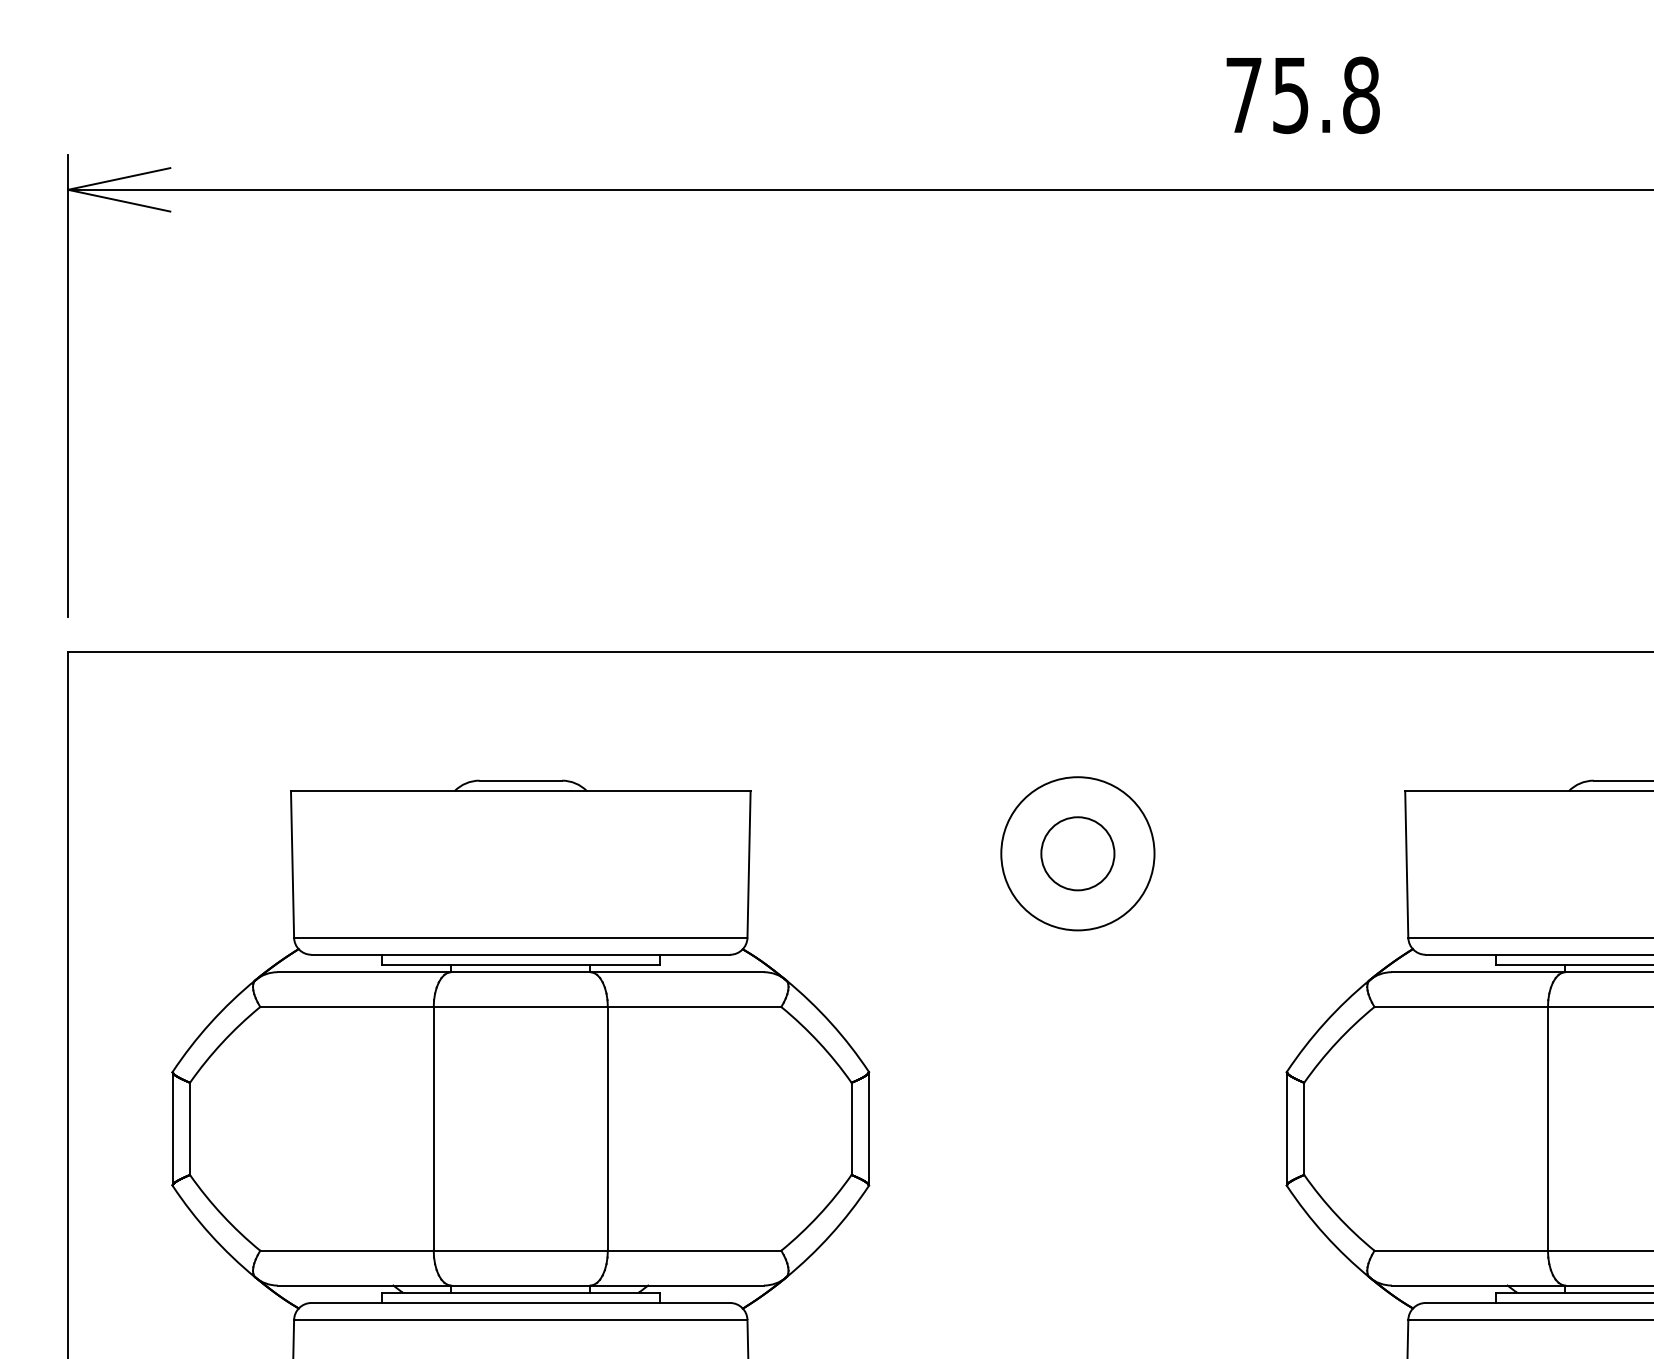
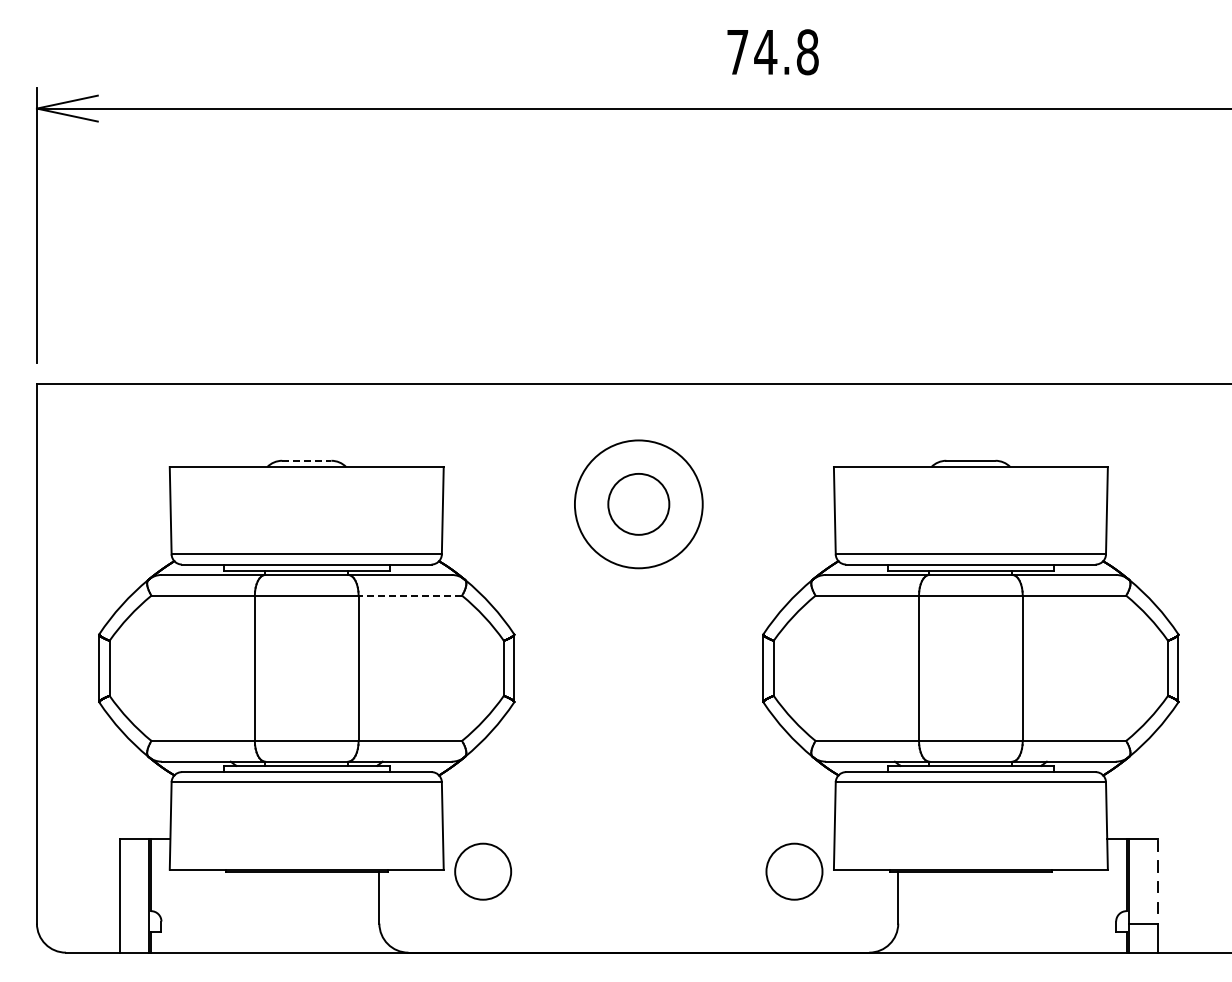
text: (1290, 95) -> (765, 52), 75.8 -> 74.8
line: (520, 780) -> (306, 460), solid -> dashed
circle: (1077, 854) -> (638, 504), size x1.4
circle: (1077, 854) -> (638, 504), size x1.4
line: (694, 1006) -> (410, 595), solid -> dashed

